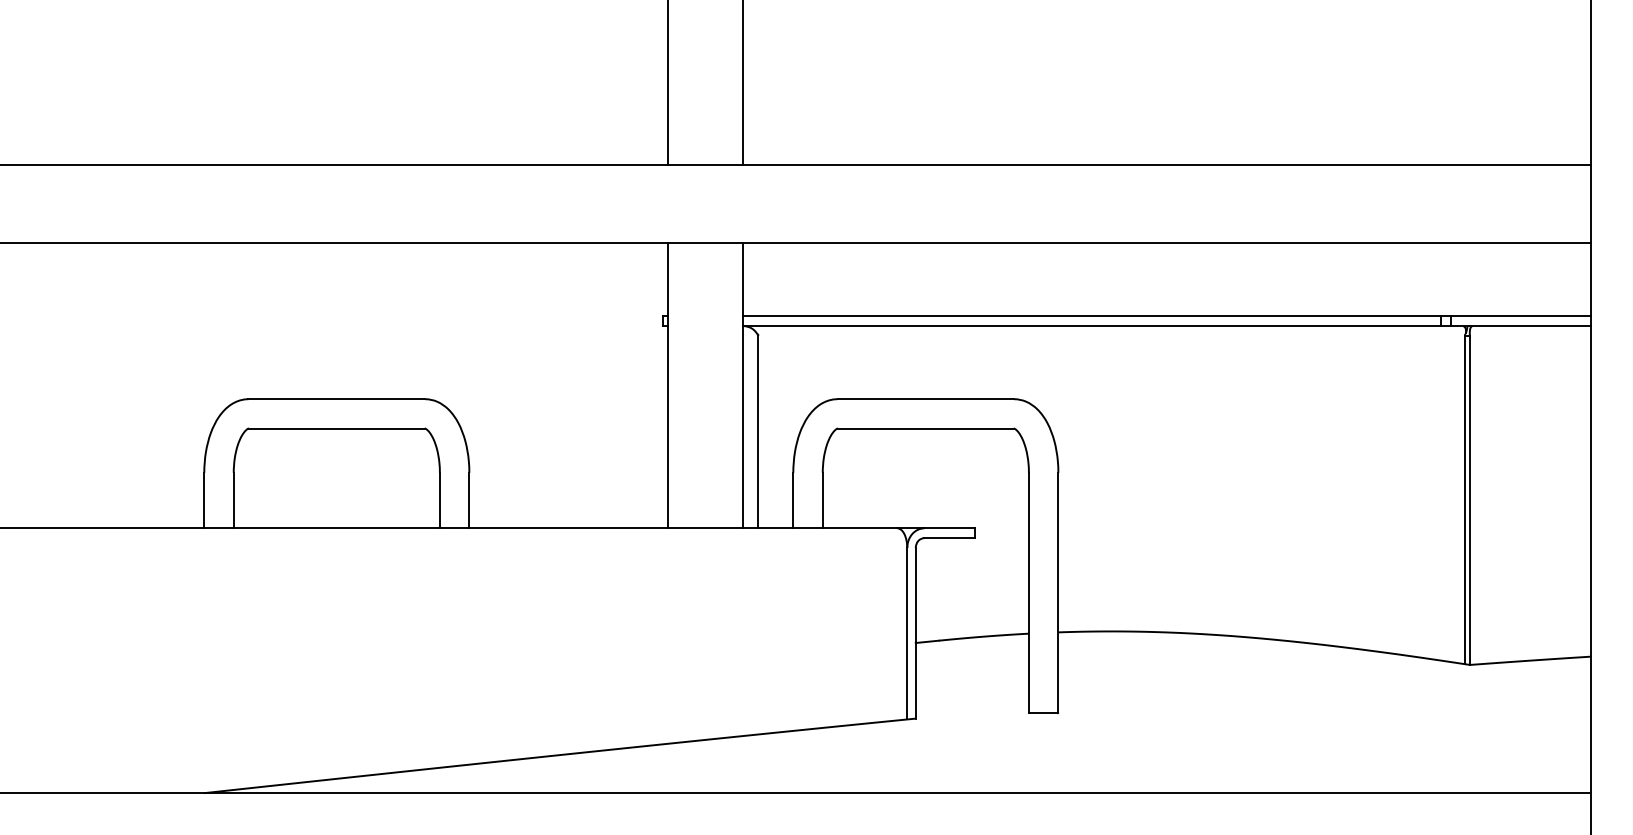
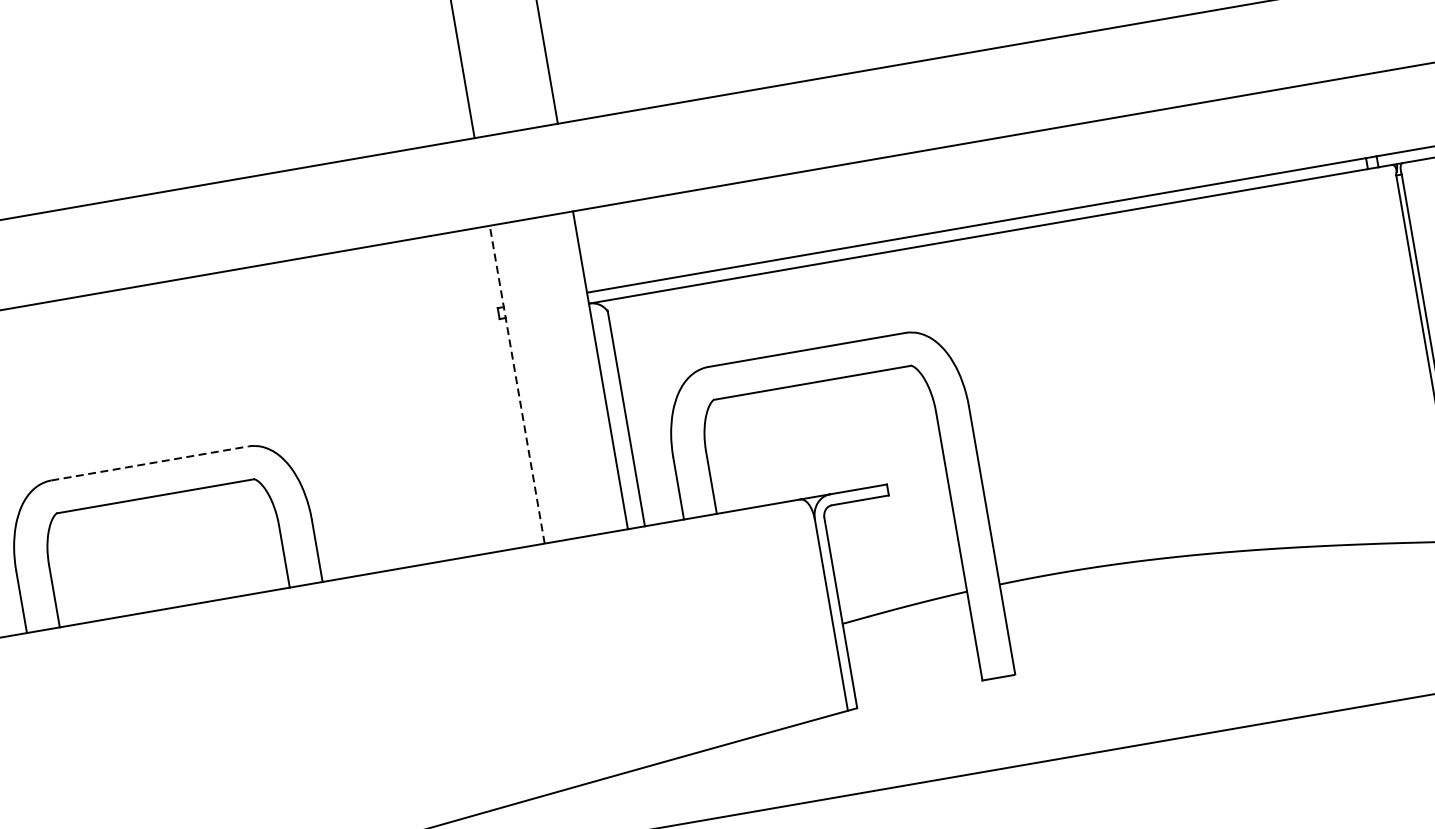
line: (668, 385) -> (517, 384), solid -> dashed
line: (337, 399) -> (150, 463), solid -> dashed

